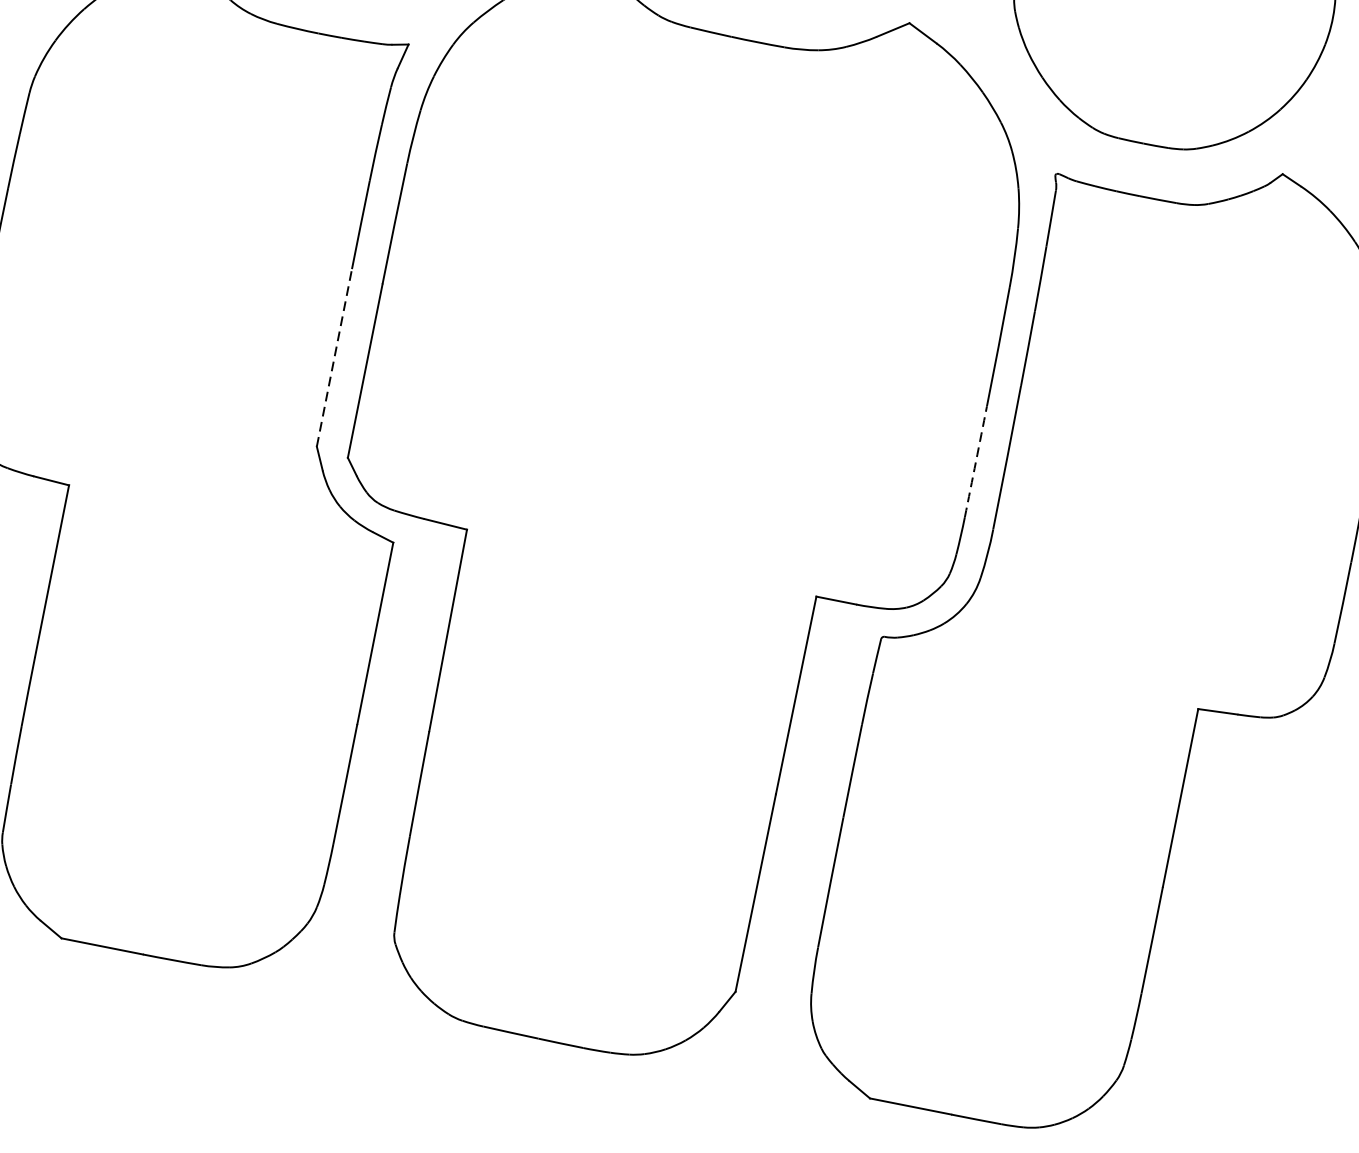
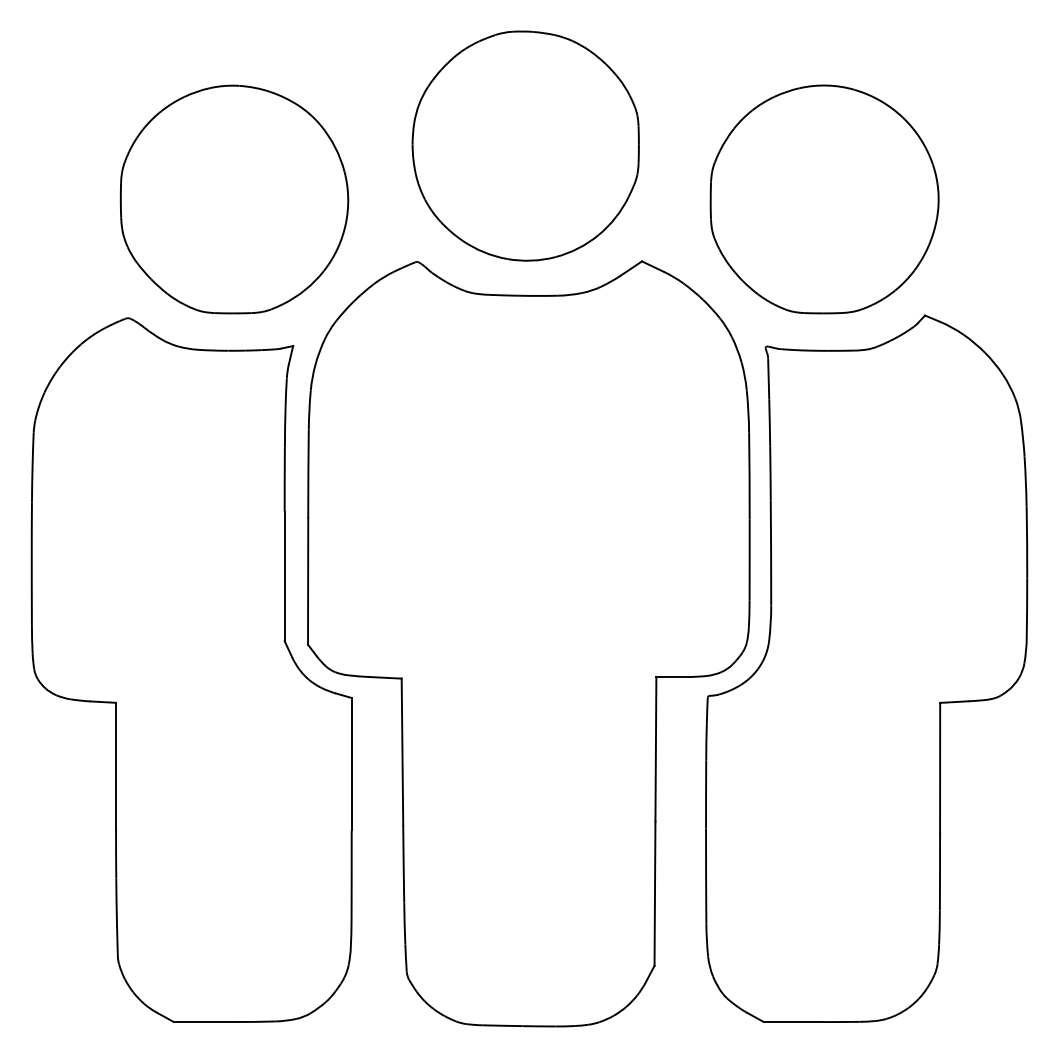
line: (334, 357) -> (284, 576), dashed -> solid
arc: (975, 462) -> (749, 560), dashed -> solid

